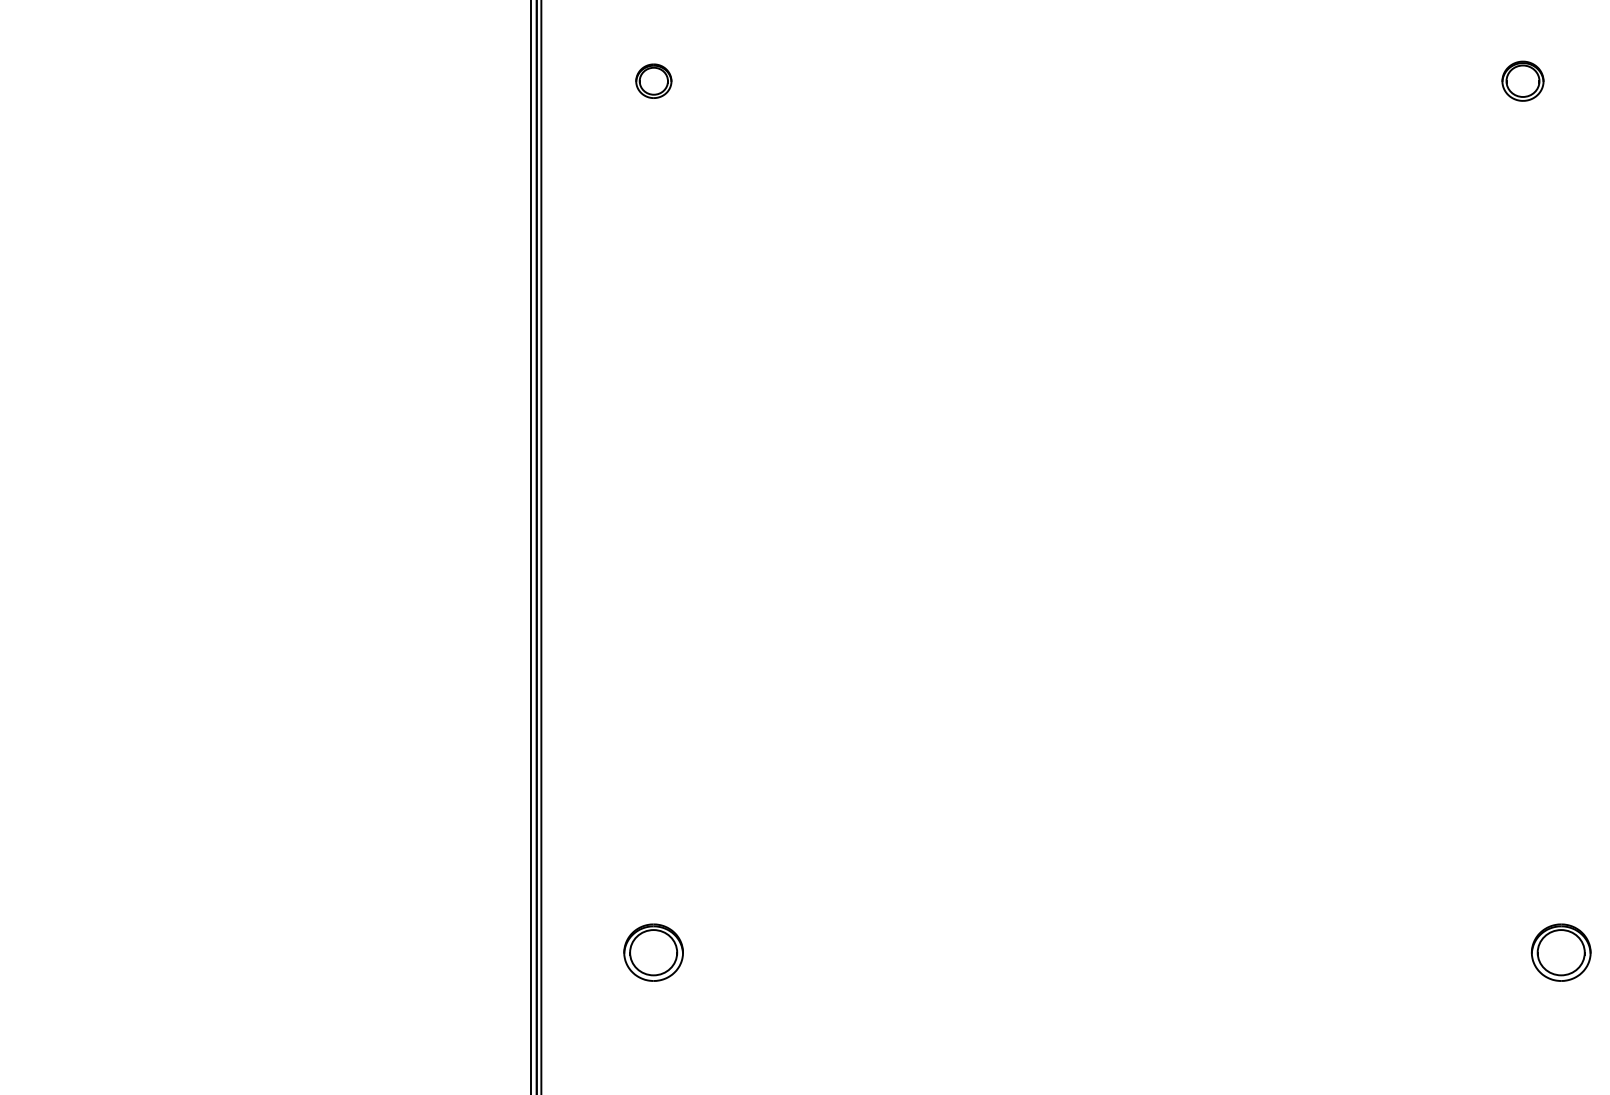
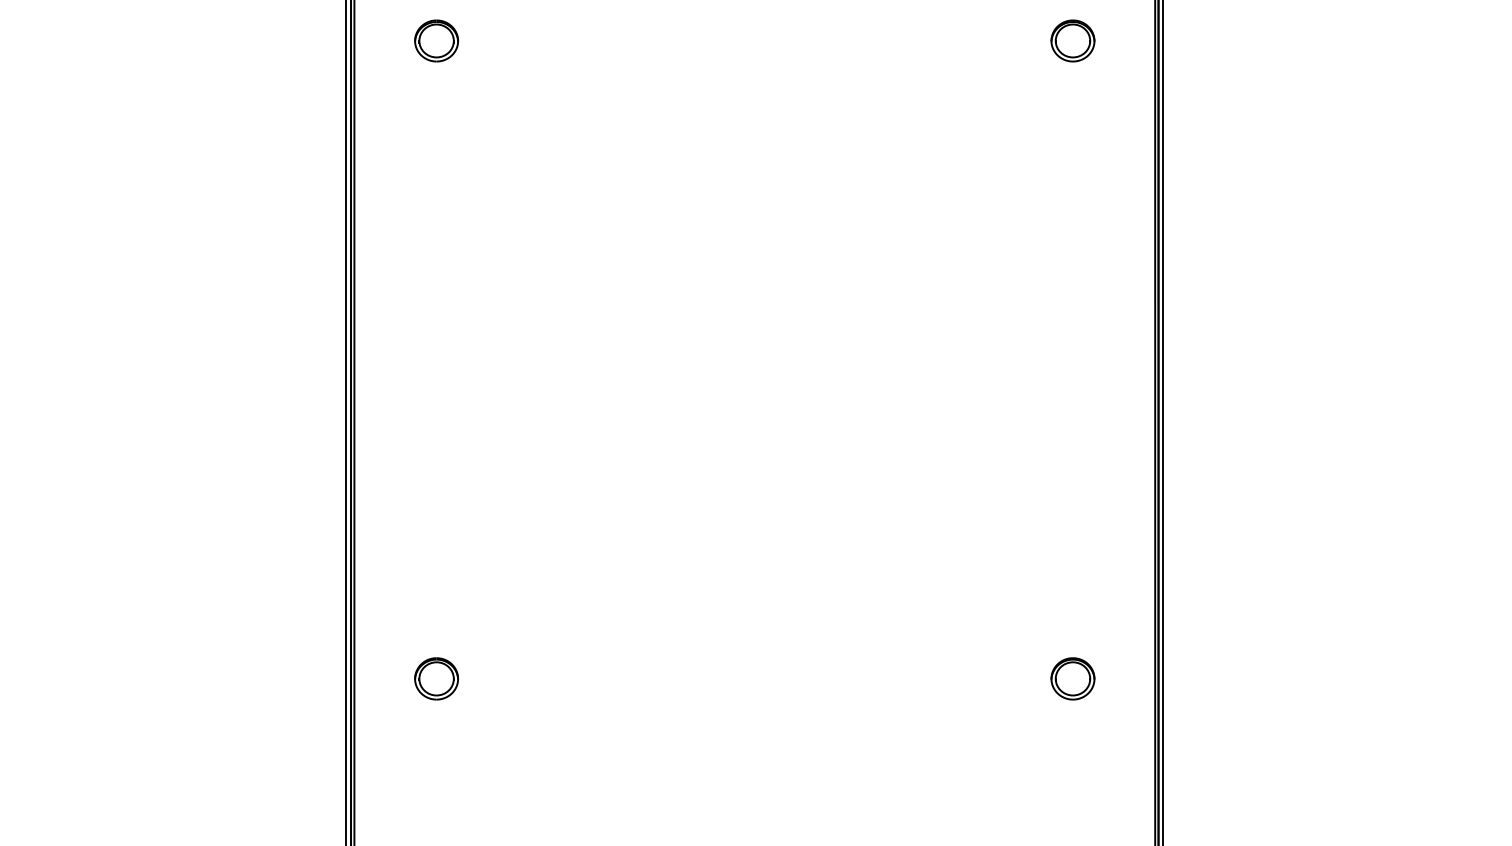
part: (653, 80) -> (436, 40), size x1.67
part: (1522, 80) -> (1072, 40), size x1.43
part: (1560, 952) -> (1072, 678), moved

